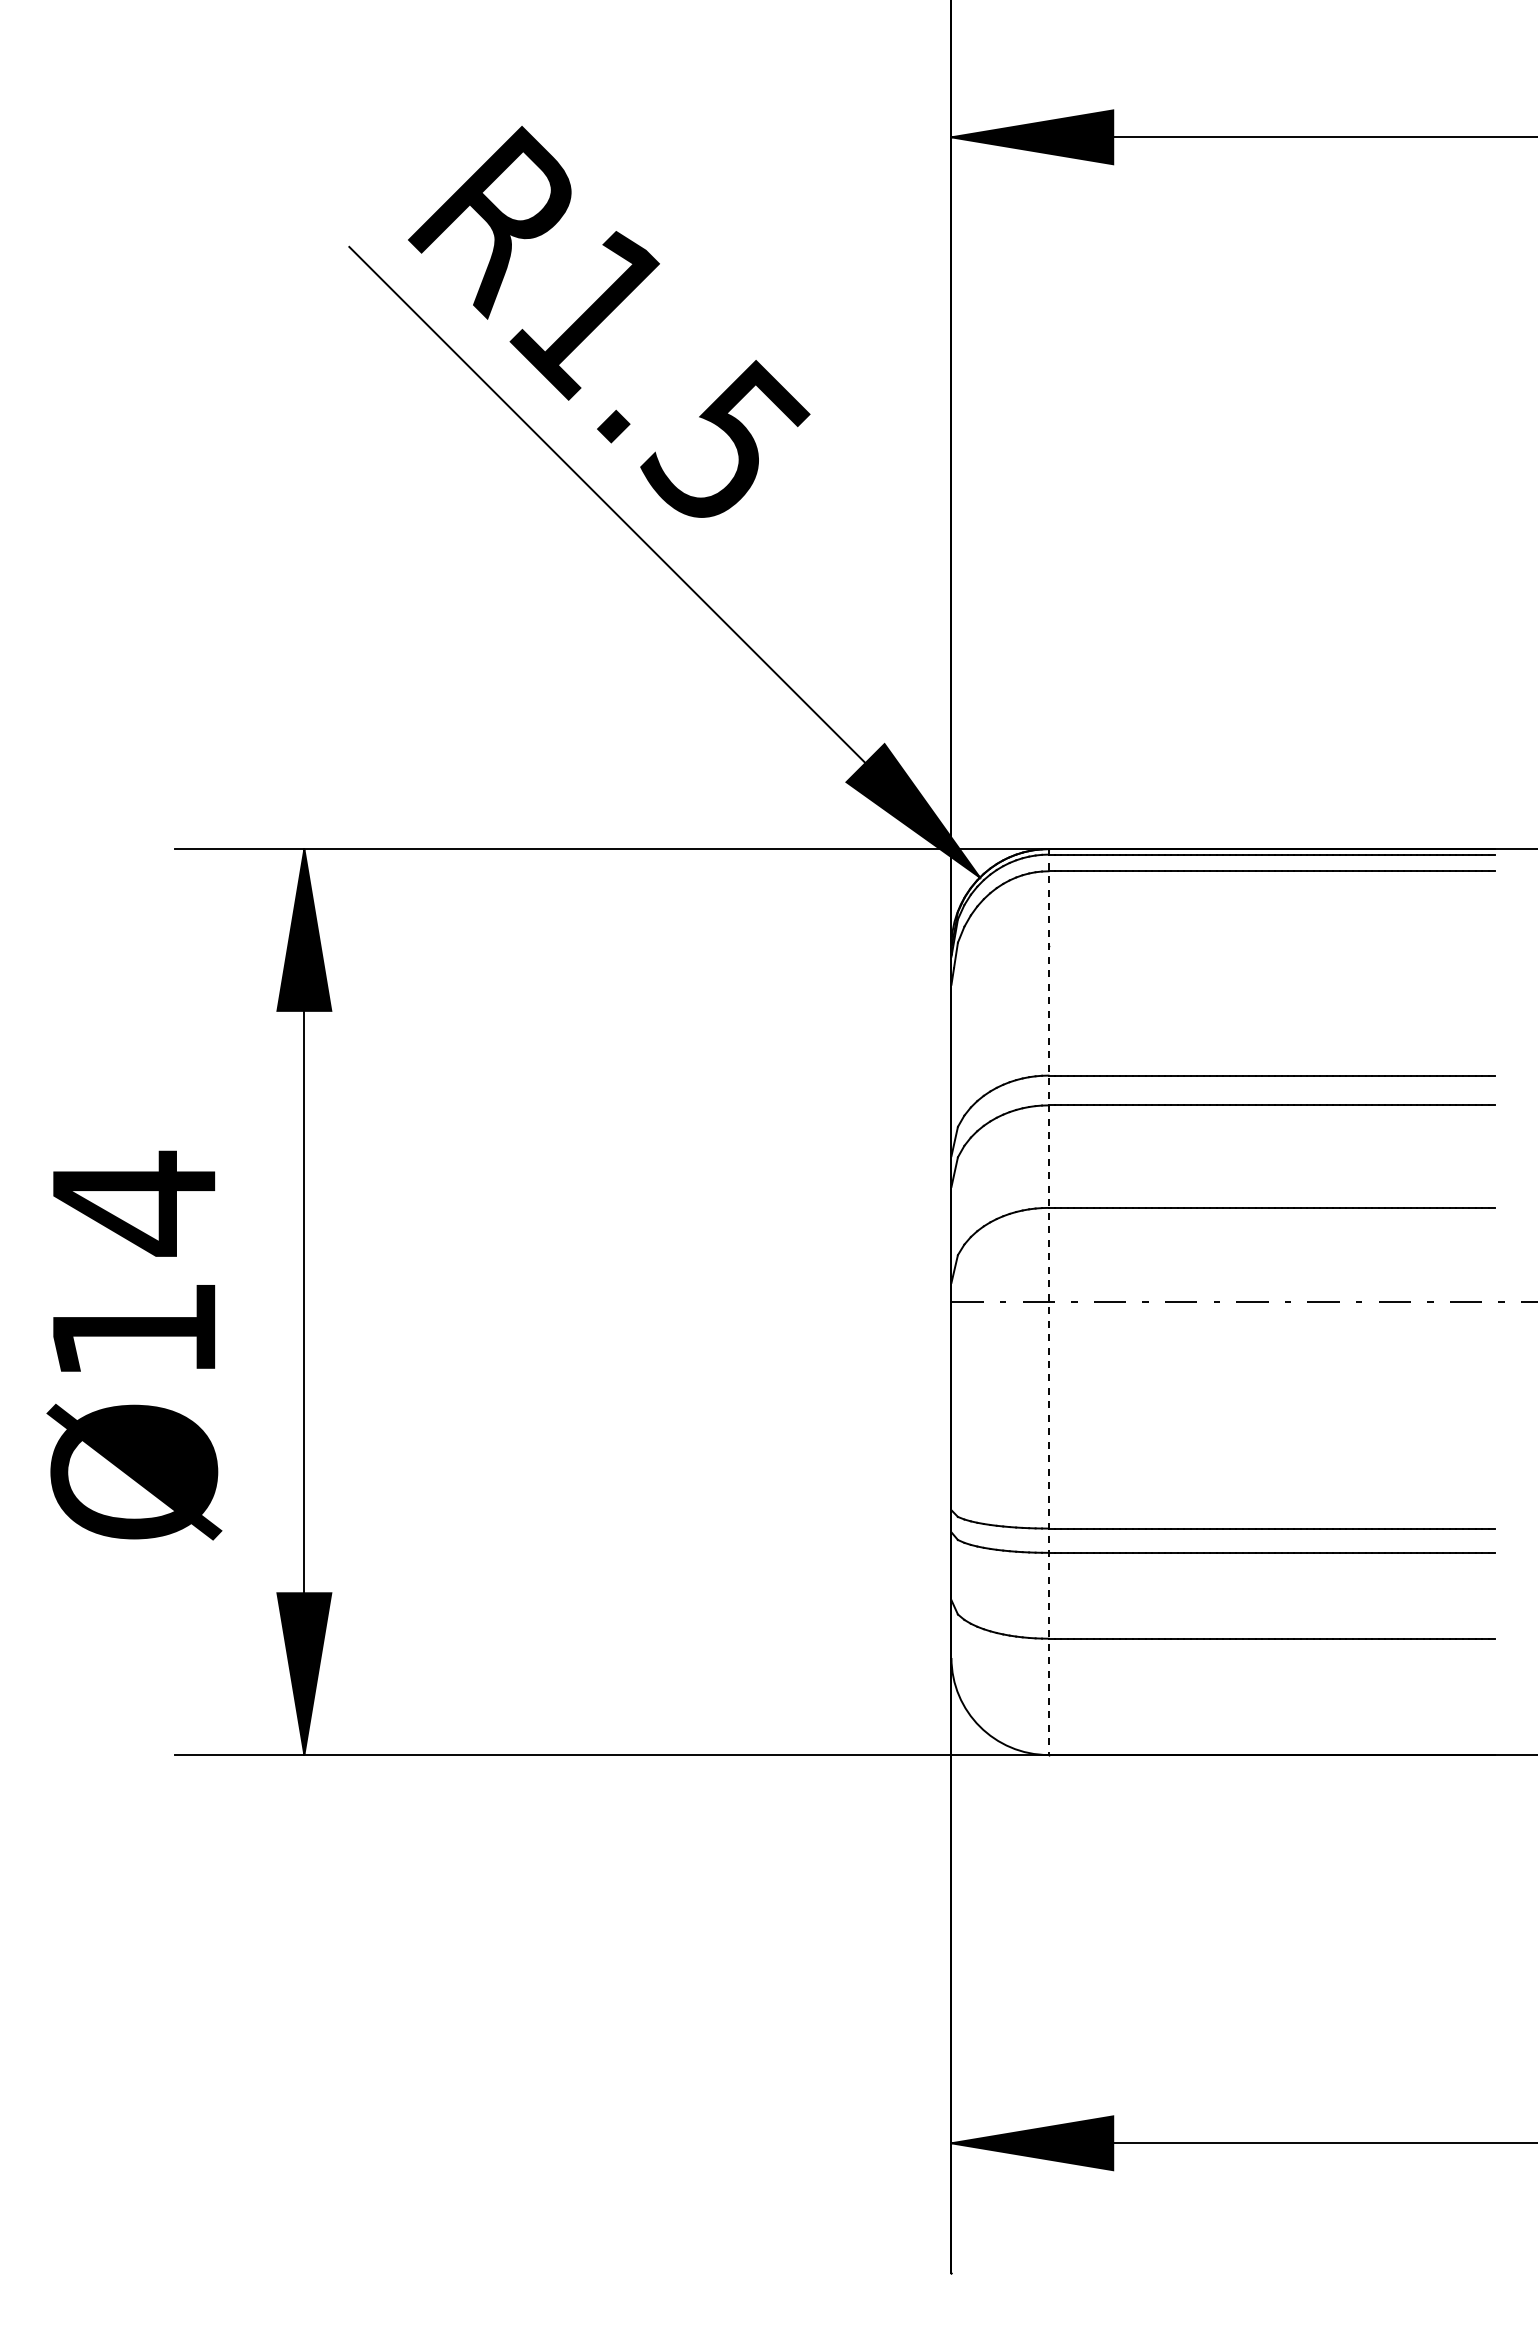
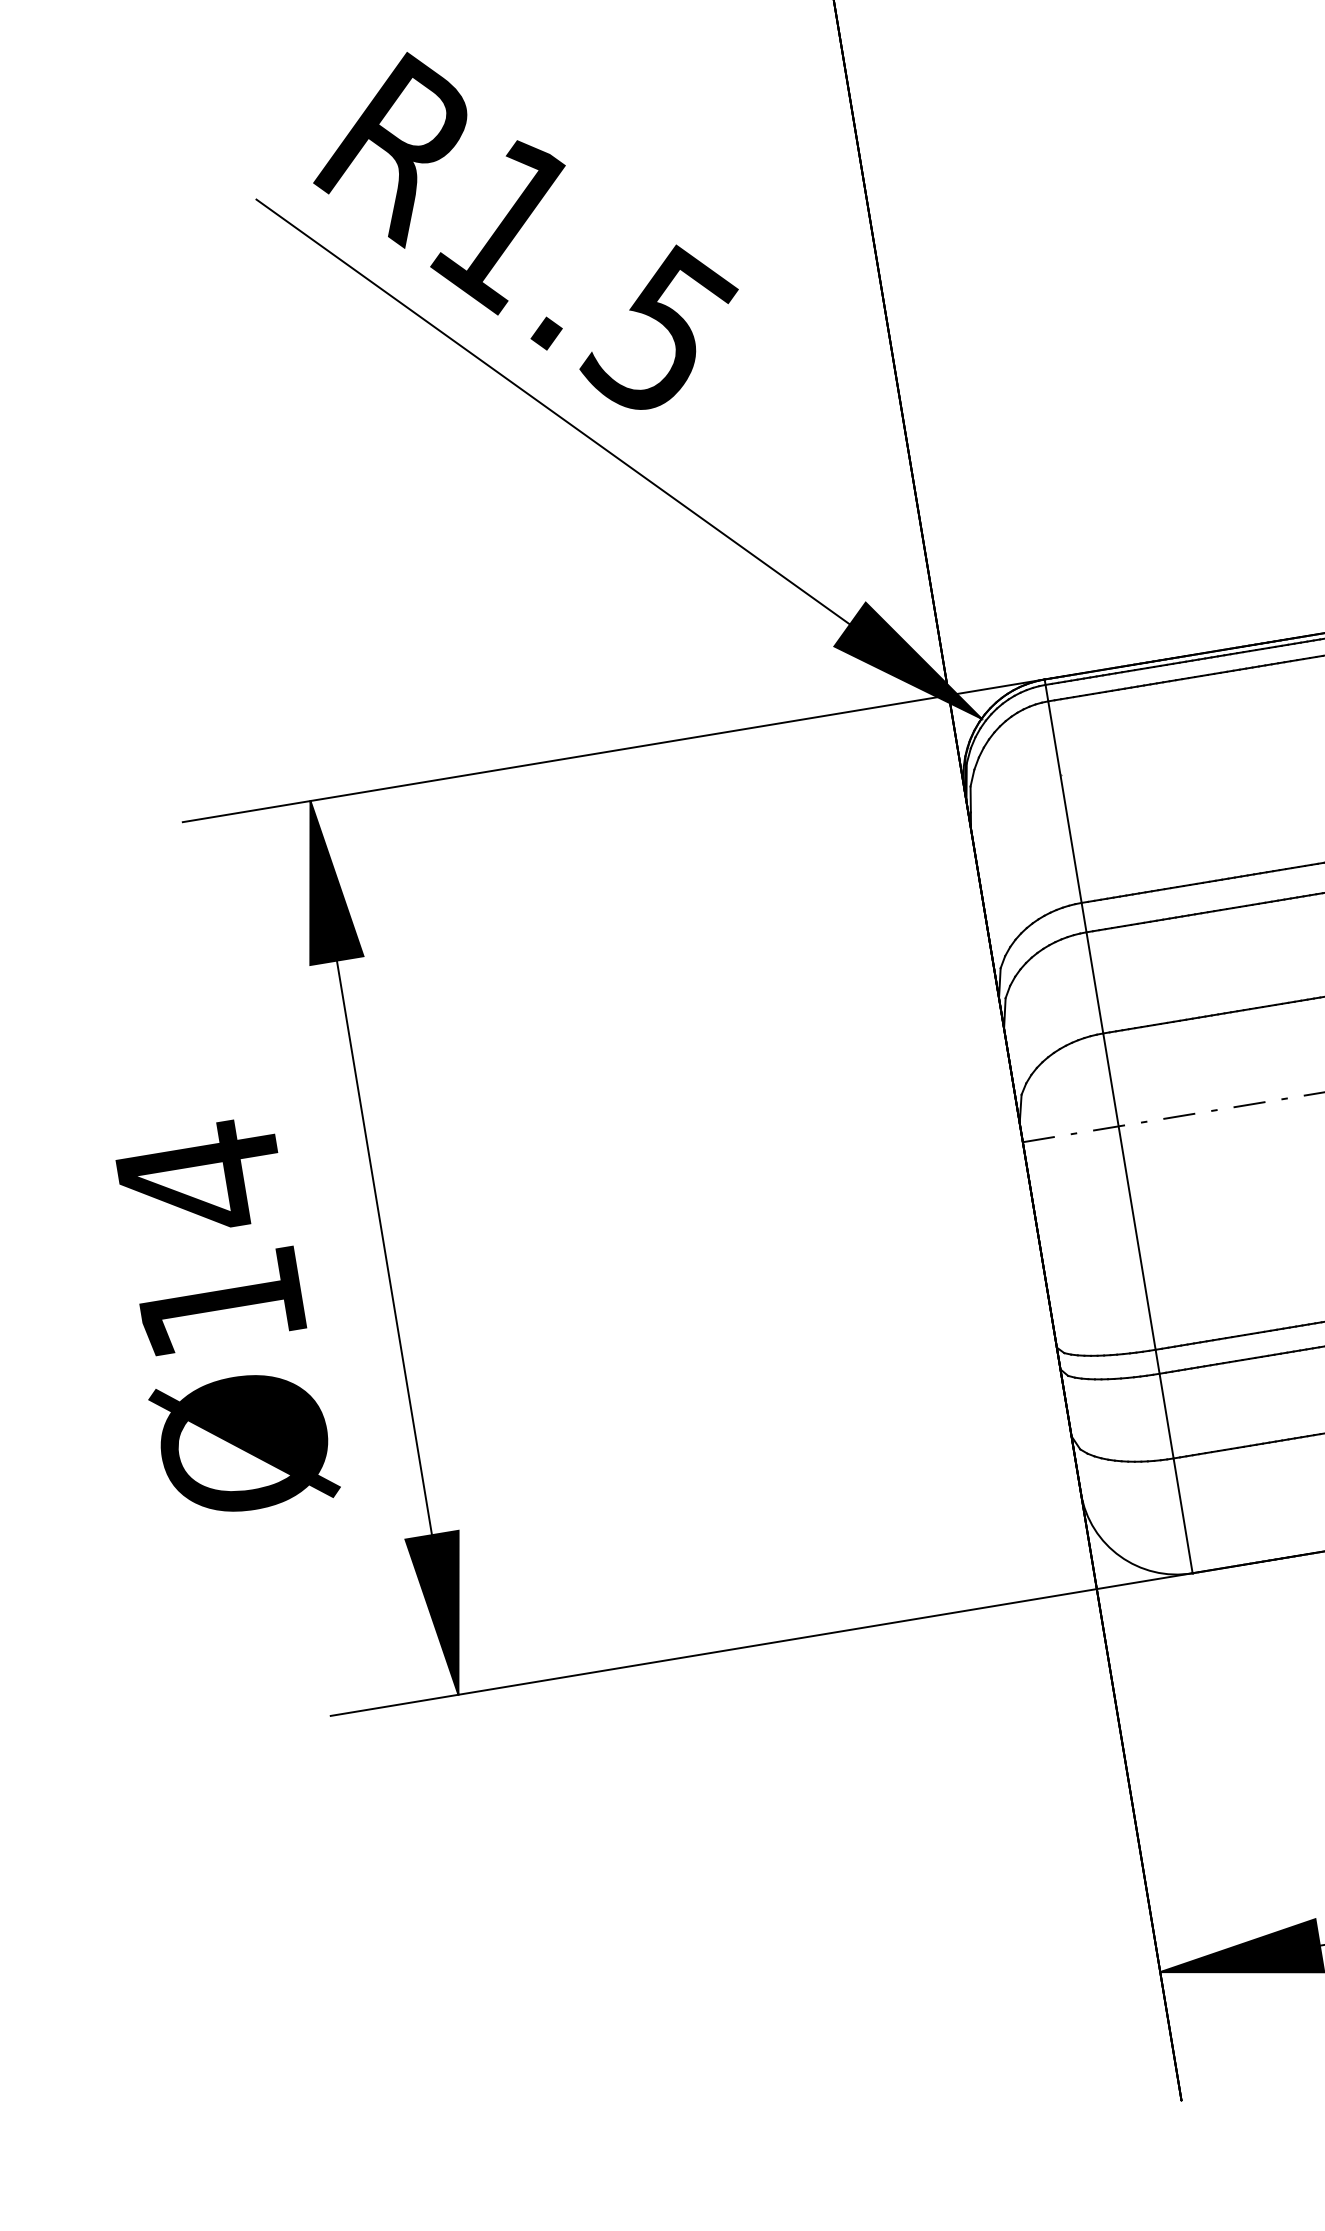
line: (1048, 1302) -> (1118, 1126), dashed -> solid

